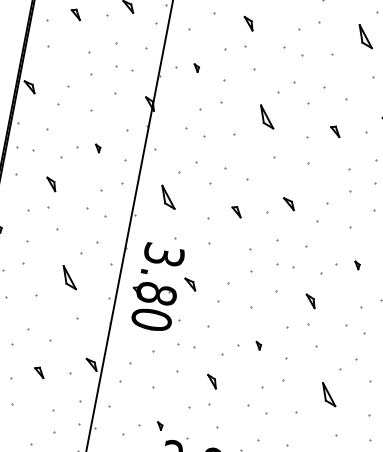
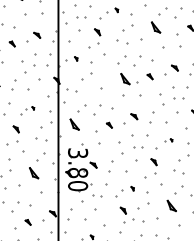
part: (124, 69) -> (41, 66), size x1.6
part: (267, 117) -> (125, 79), moved
part: (194, 132) -> (71, 90), moved
part: (80, 151) -> (27, 110), size x0.7
part: (347, 264) -> (168, 140), size x0.6
part: (208, 388) -> (122, 214), moved

